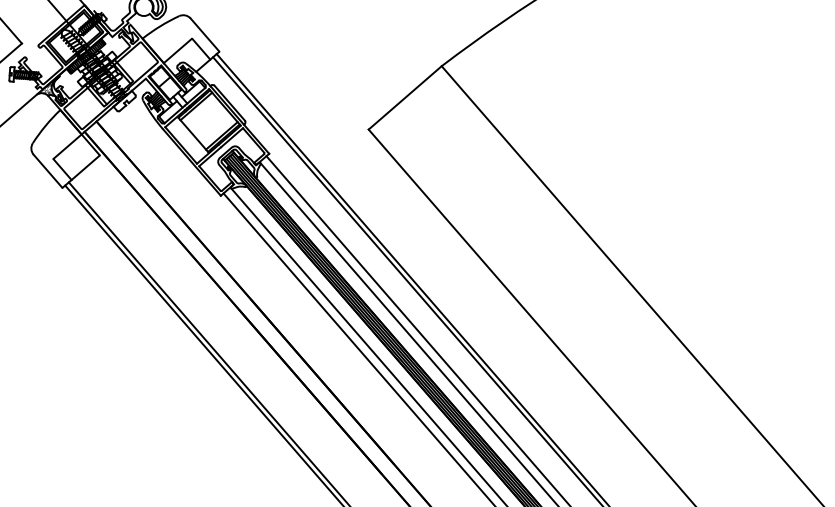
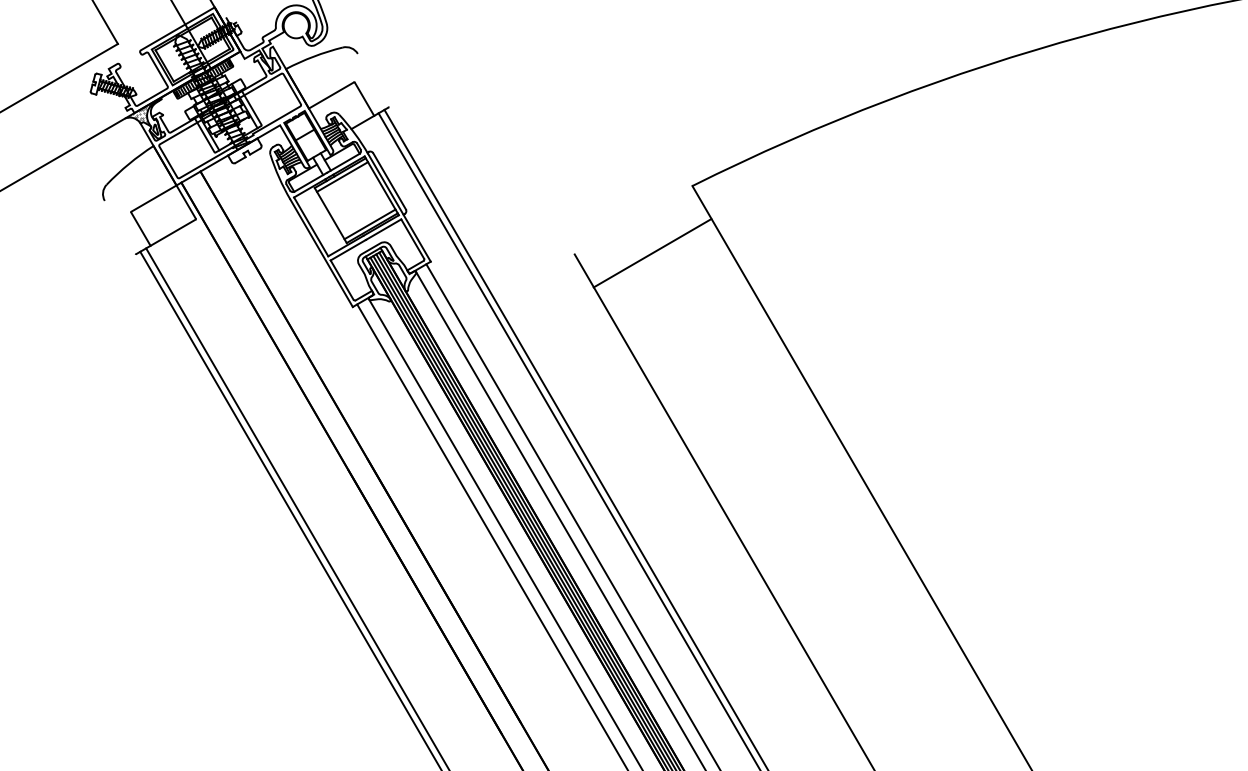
line: (204, 34) -> (372, 79), removed
line: (405, 98) -> (652, 253), moved
line: (47, 170) -> (119, 226), removed

